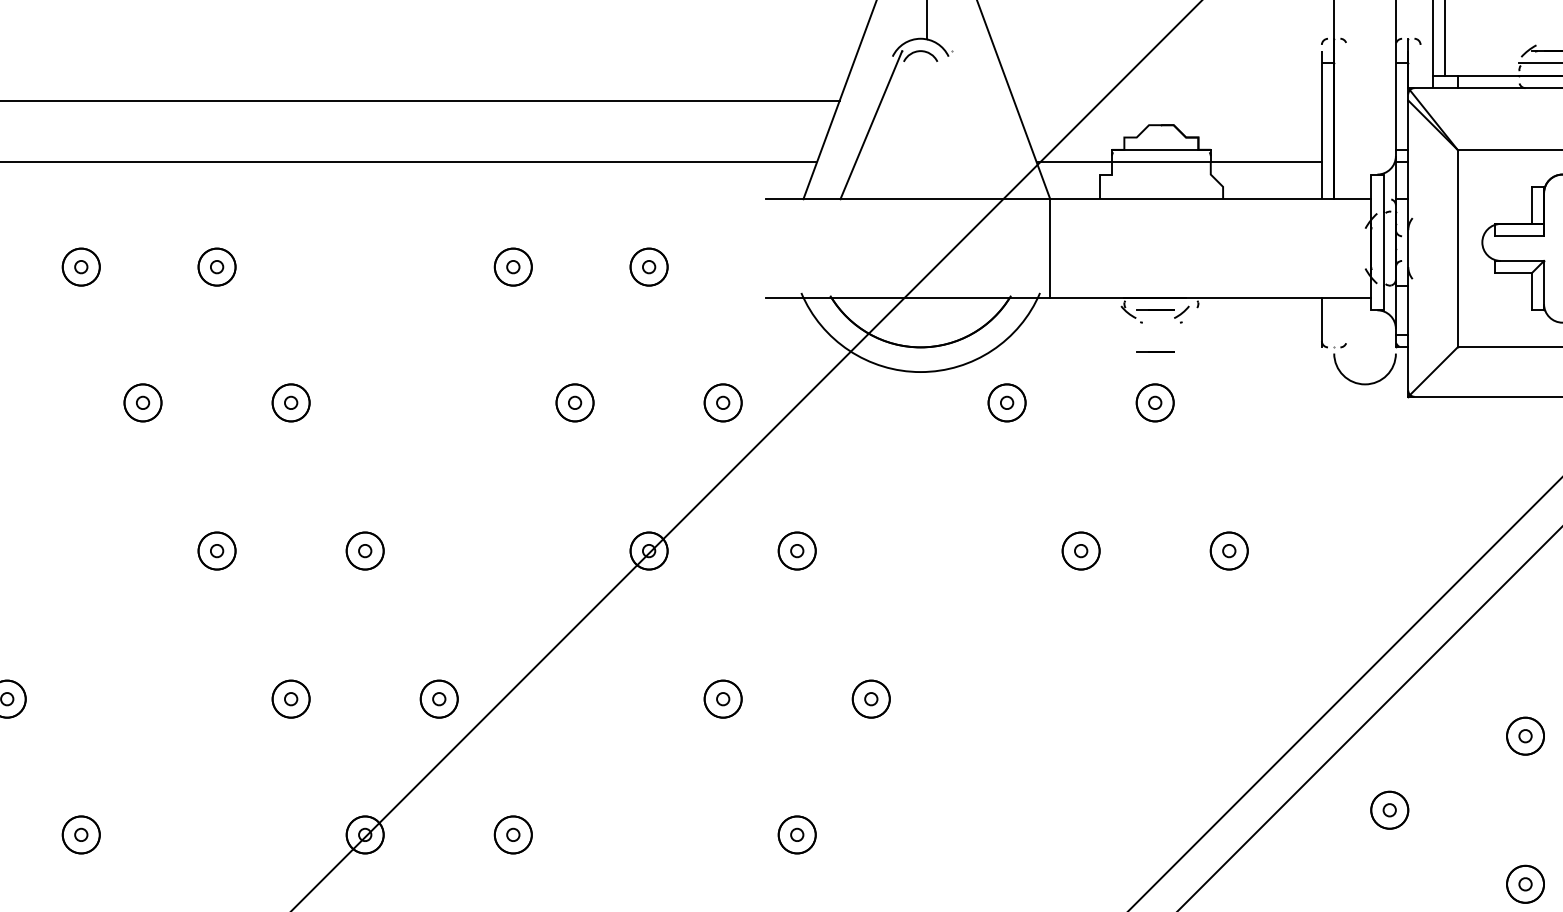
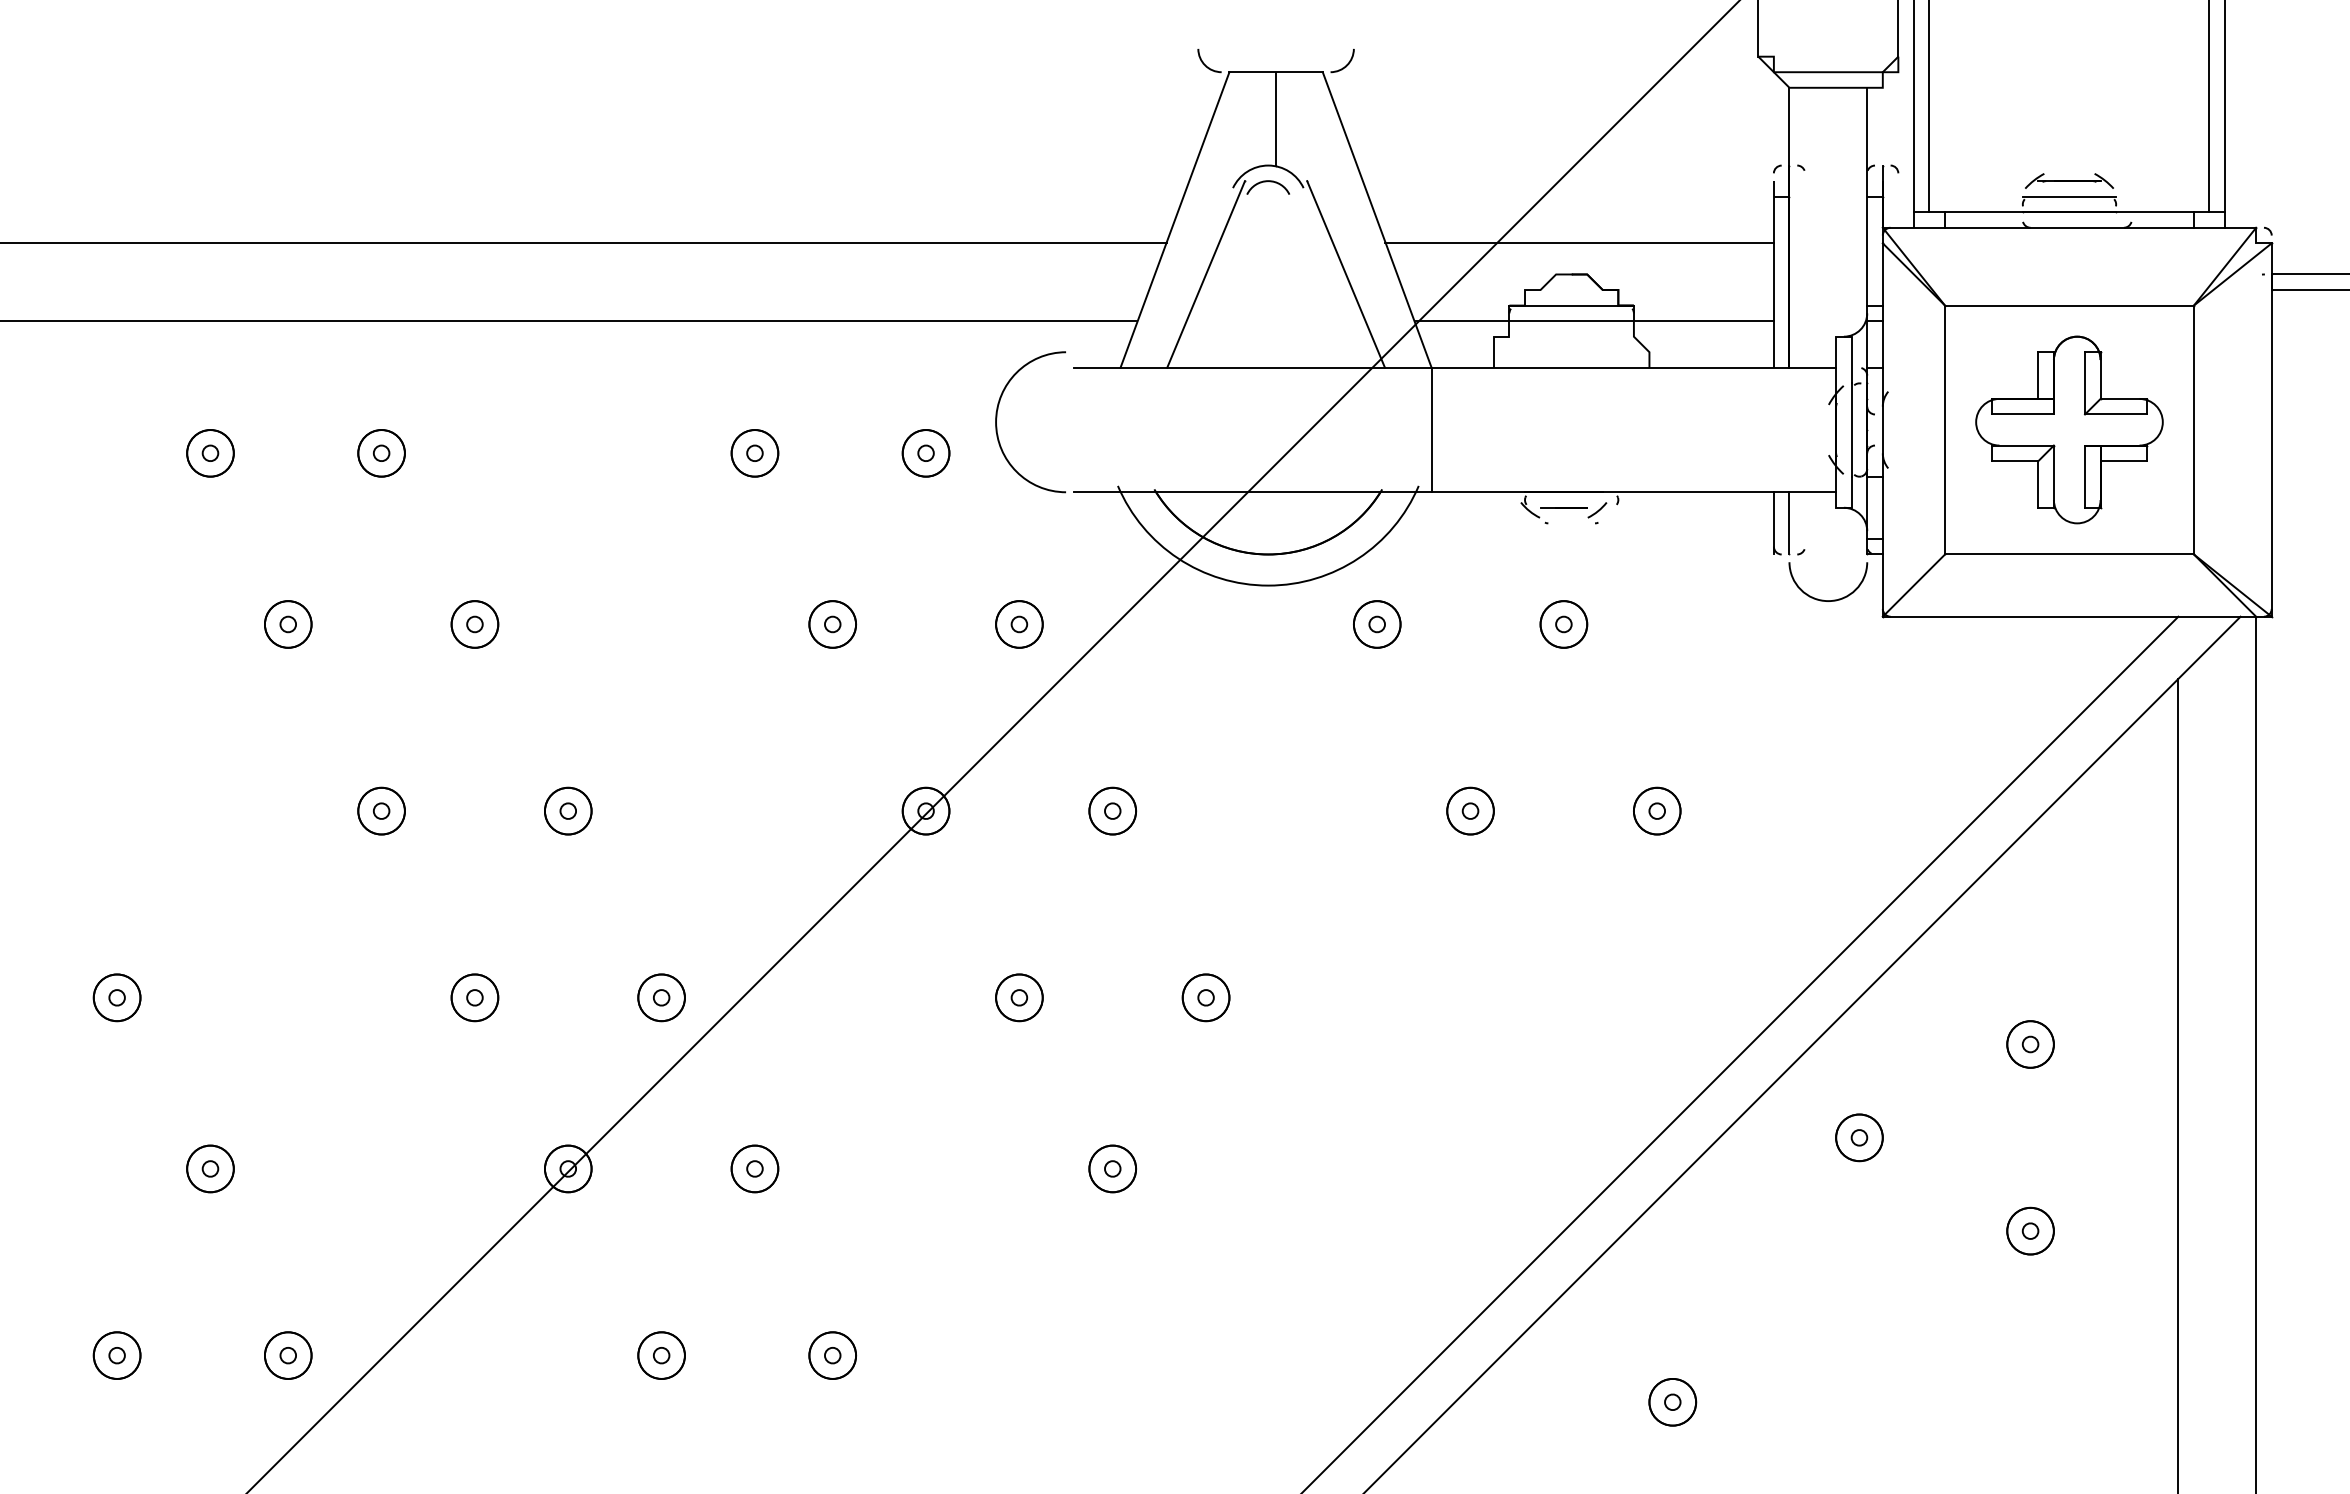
line: (1167, 100) -> (1579, 243), added
line: (982, 125) -> (1346, 274), added
curve: (705, 239) -> (997, 418), added
line: (1334, 322) -> (1789, 523), added
line: (1154, 352) -> (1563, 560), removed

